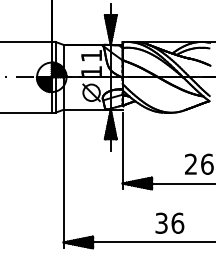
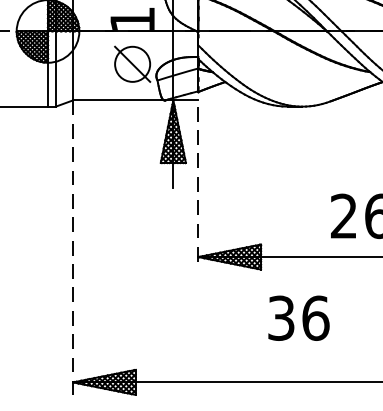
line: (122, 151) -> (198, 189), solid -> dashed
line: (63, 179) -> (72, 248), solid -> dashed
text: (169, 222) -> (298, 316), moved

